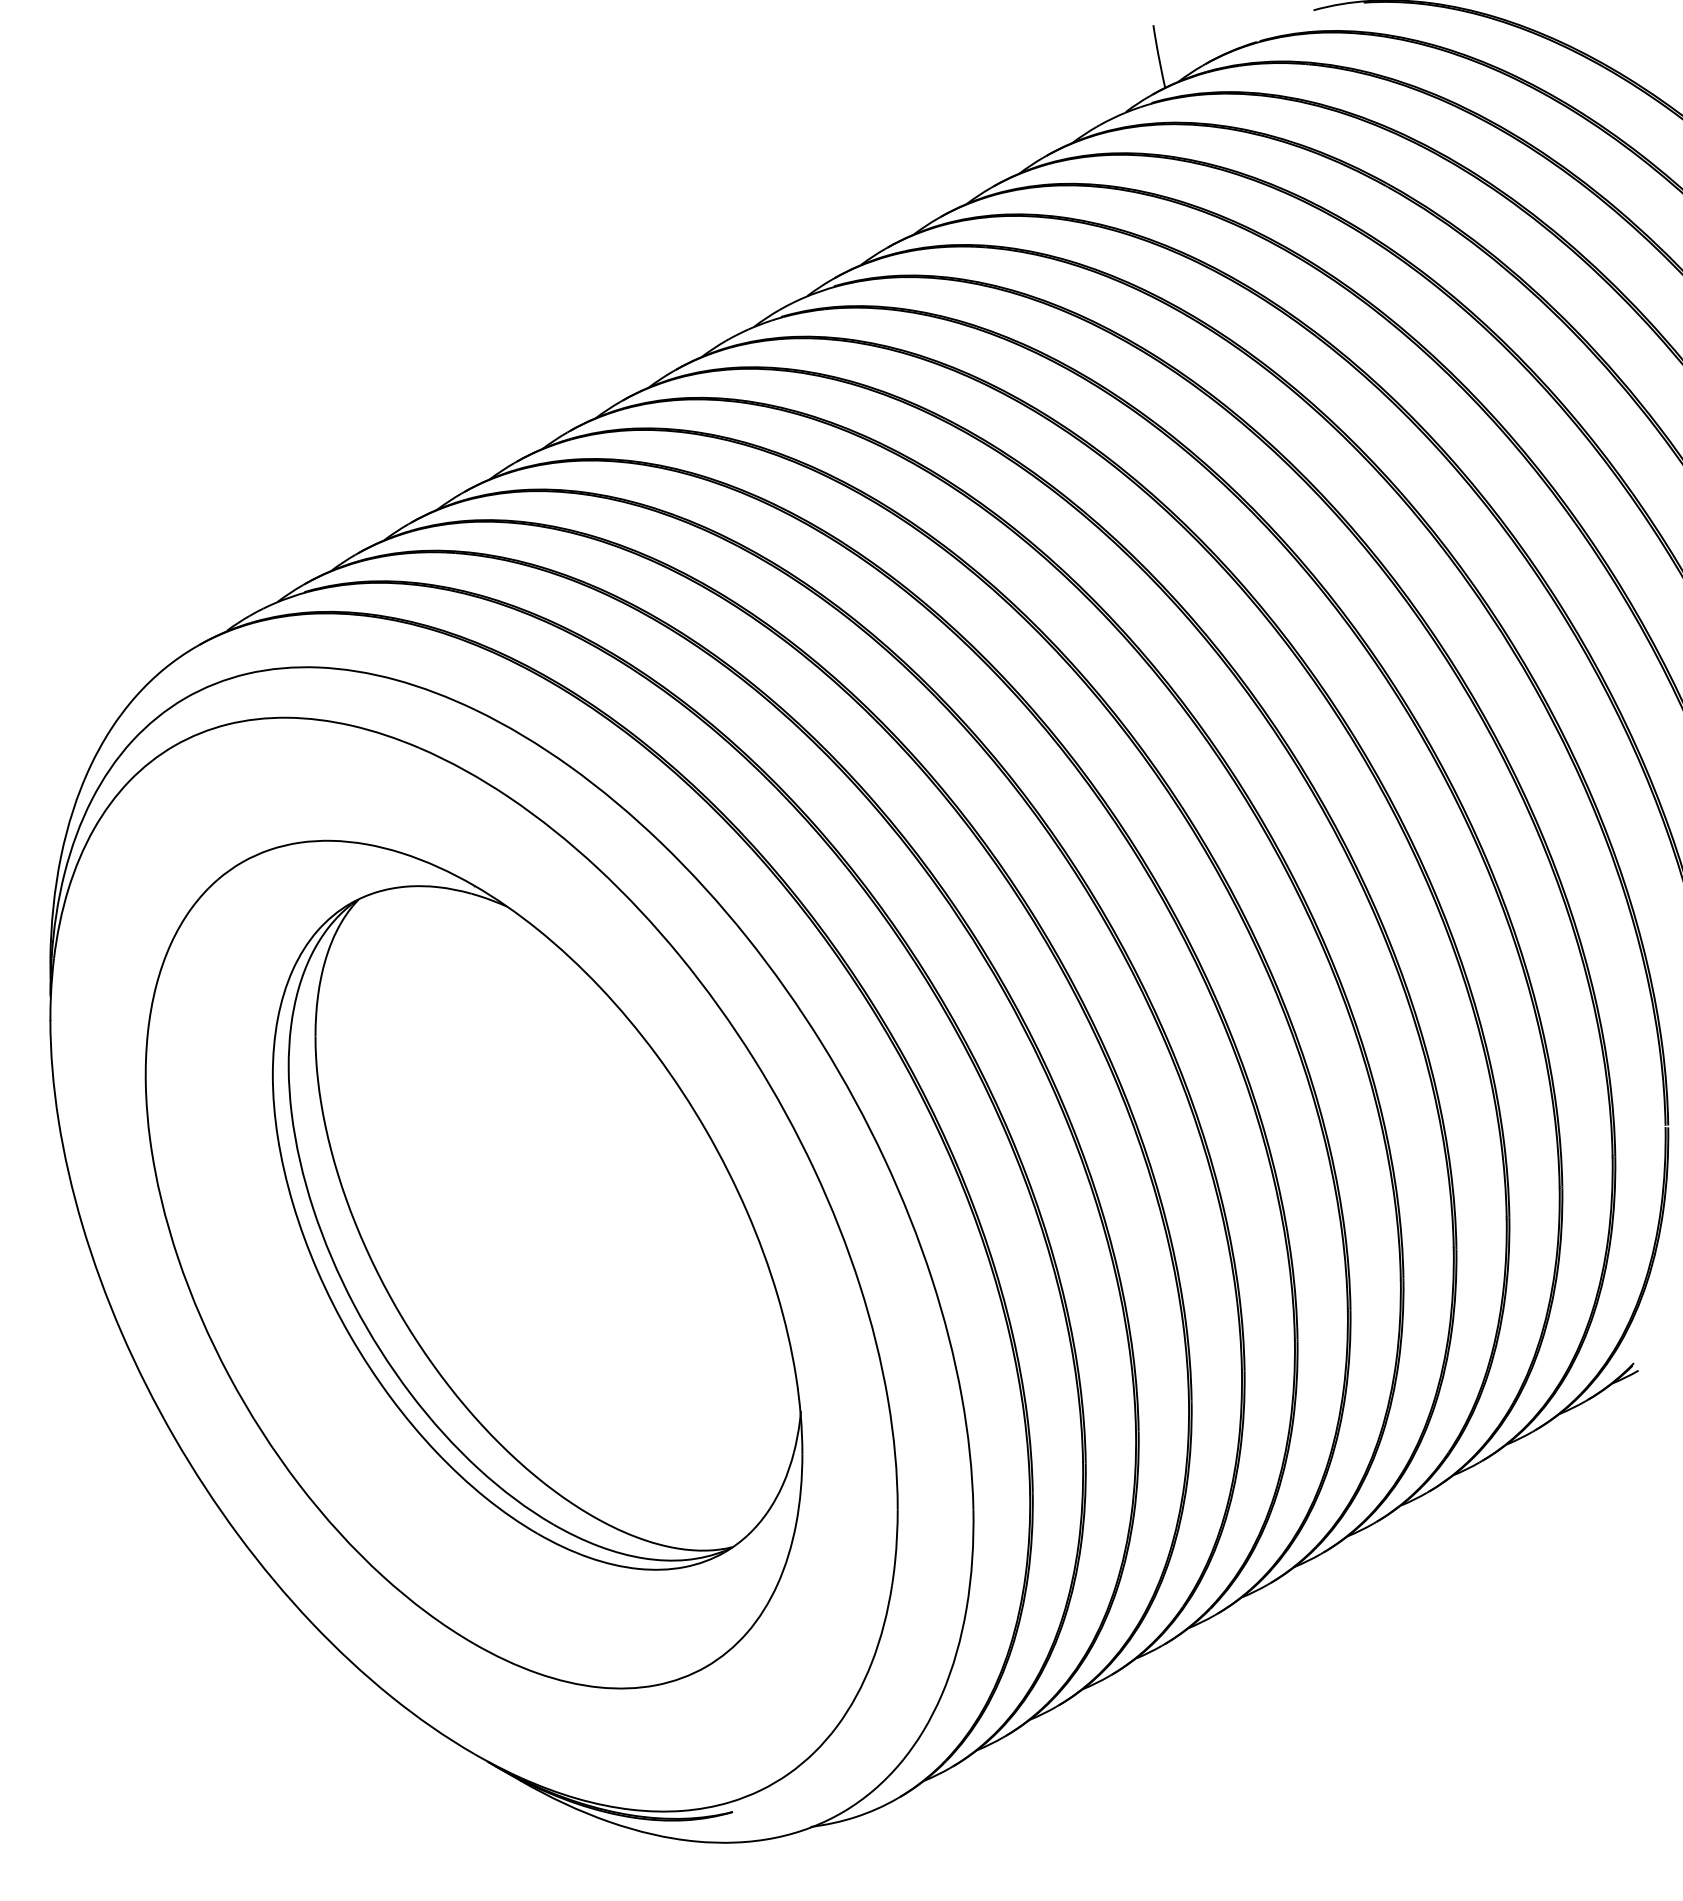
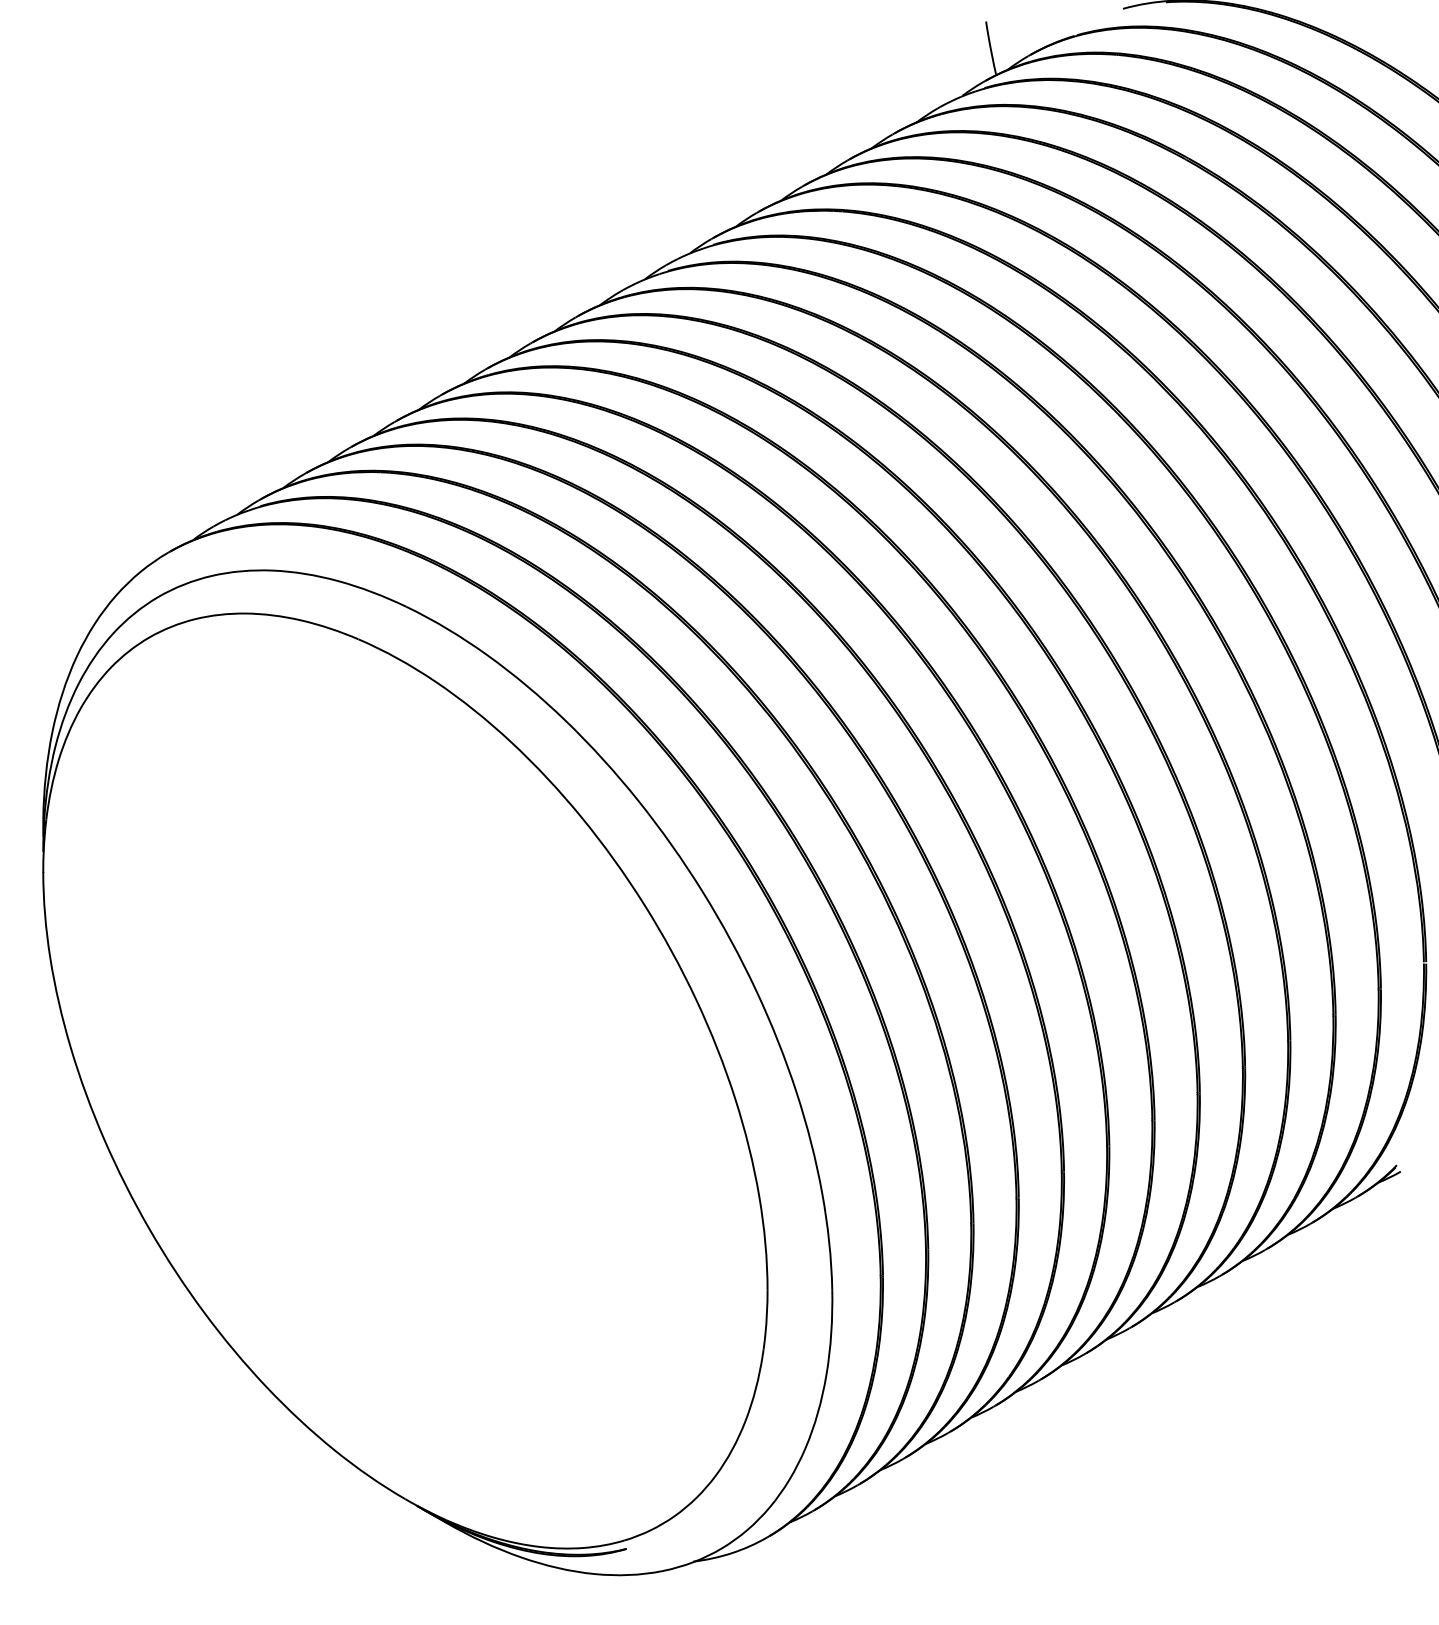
part: (473, 1264) -> (404, 1080), removed

